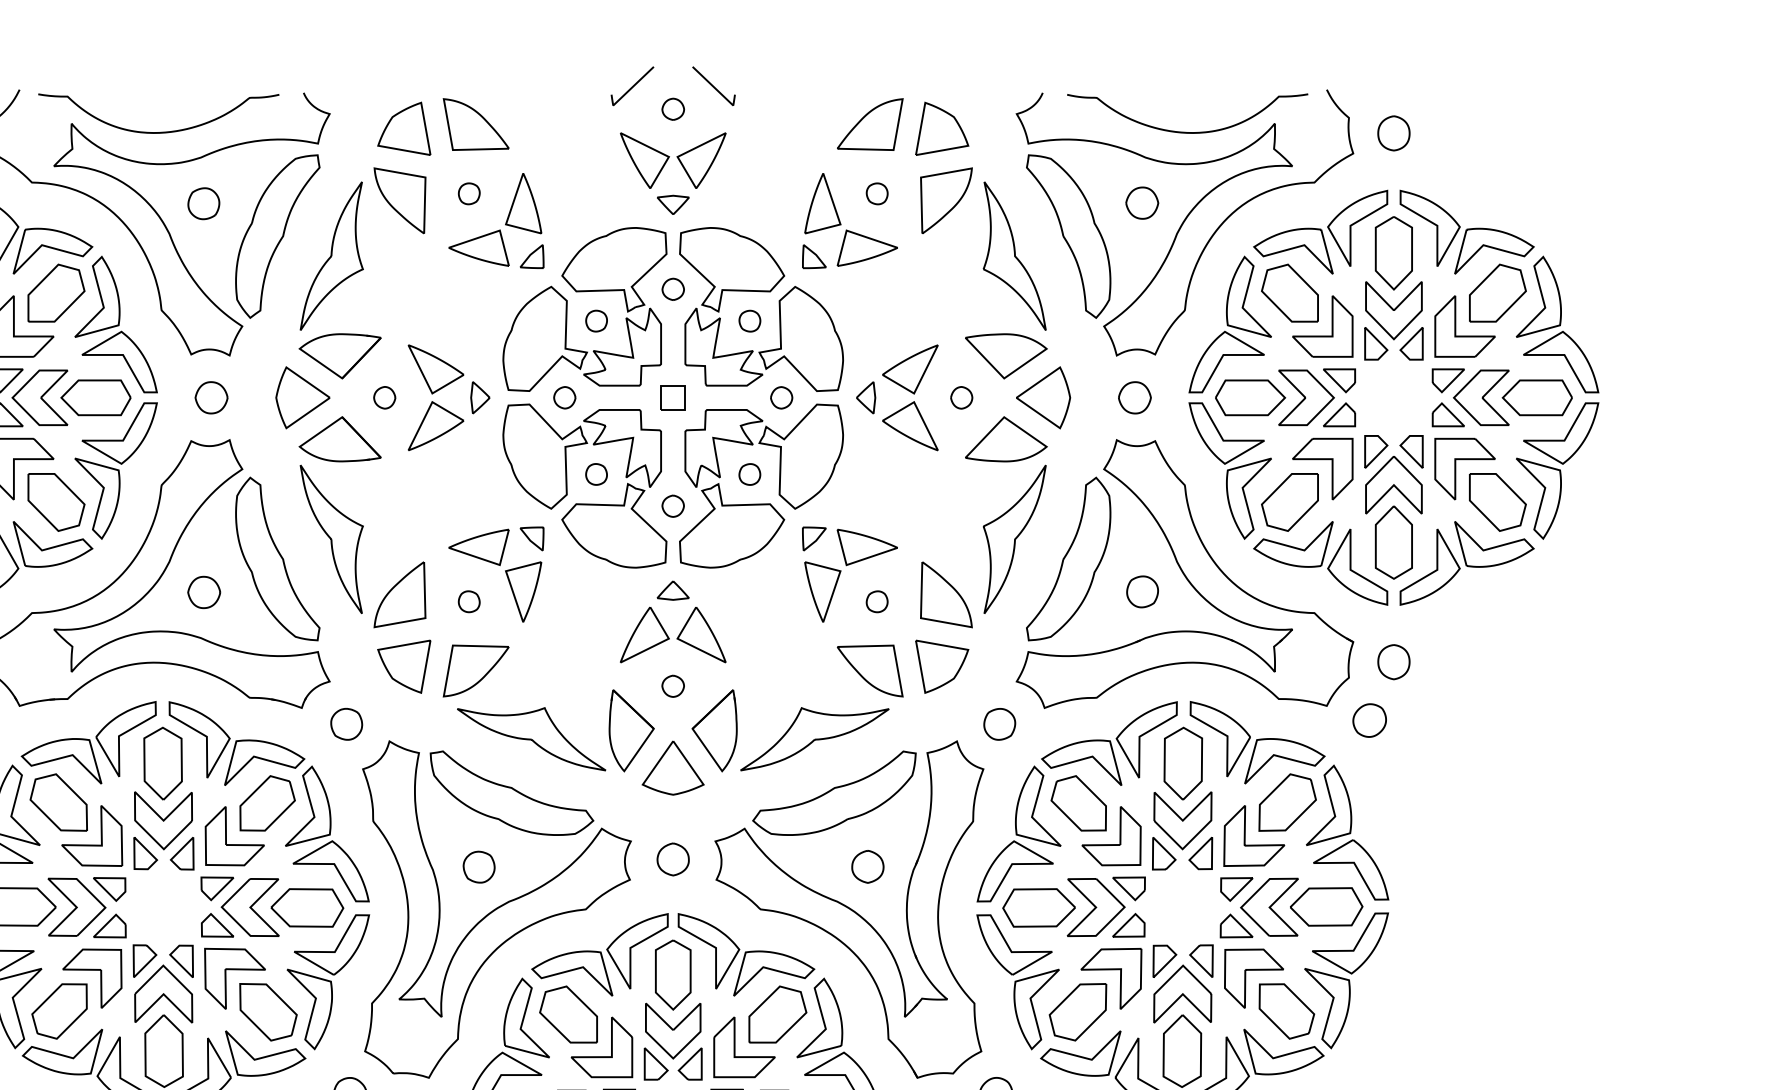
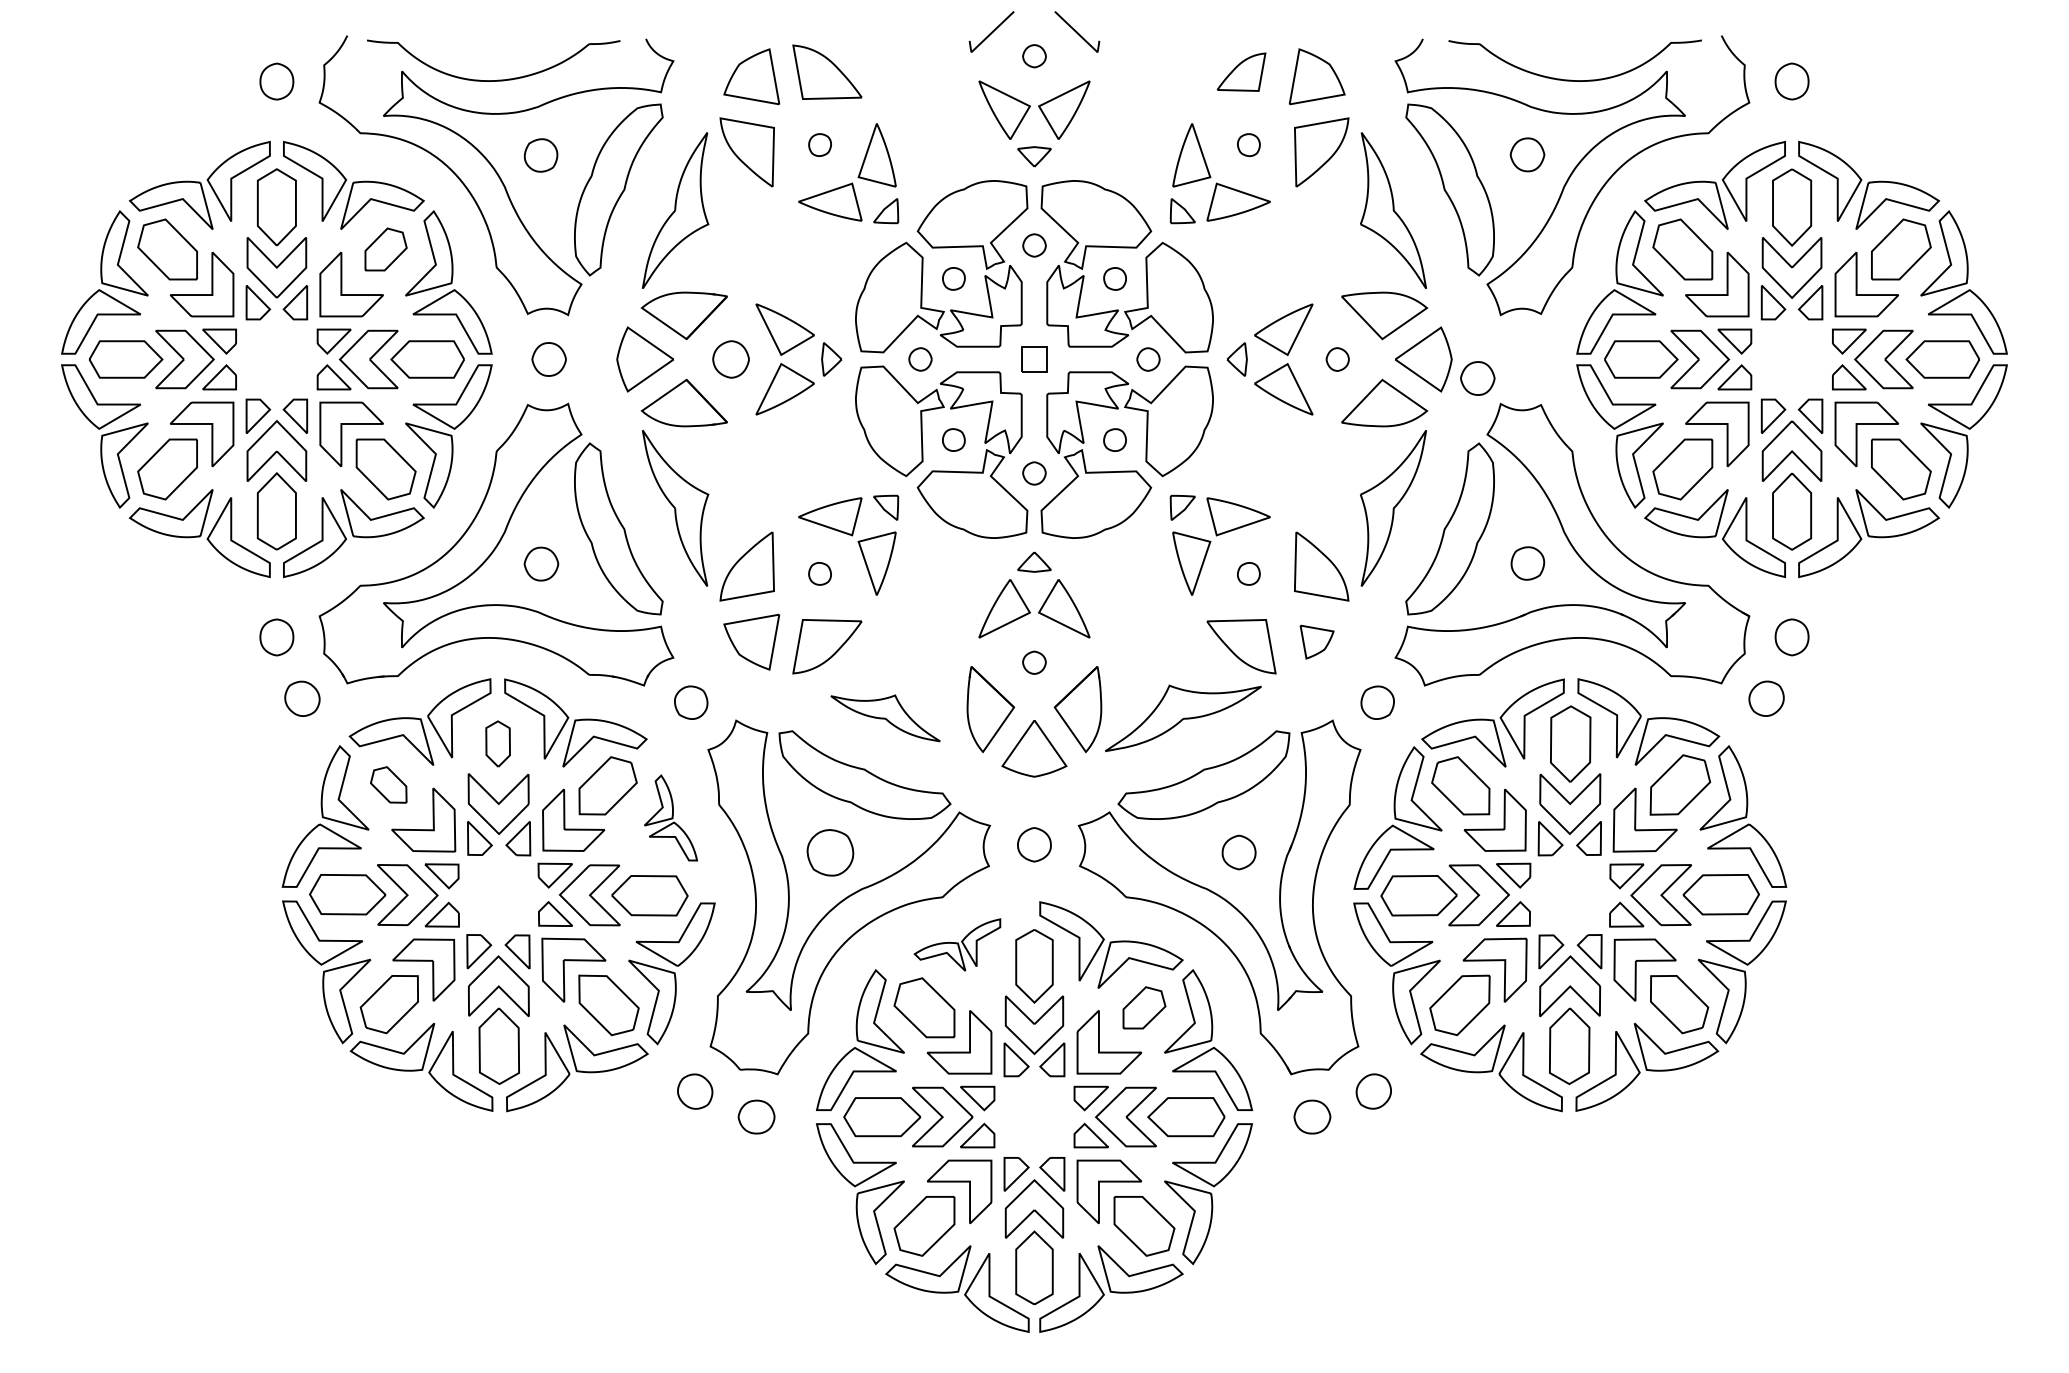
part: (870, 123) -> (1241, 71), size x0.7
part: (55, 293) -> (385, 249), size x0.7
part: (385, 397) -> (731, 359), size x1.6
part: (1134, 397) -> (1477, 378), moved
part: (941, 666) -> (1316, 641), size x0.6
part: (531, 739) -> (885, 718), size x0.7
part: (162, 763) -> (497, 743), size x0.6
part: (58, 802) -> (388, 784), size x0.6
part: (326, 833) -> (670, 817), size x0.6
part: (479, 866) -> (830, 852), size x1.4
part: (600, 954) -> (957, 944), size x0.6
part: (777, 1014) -> (1144, 1007), size x0.7

